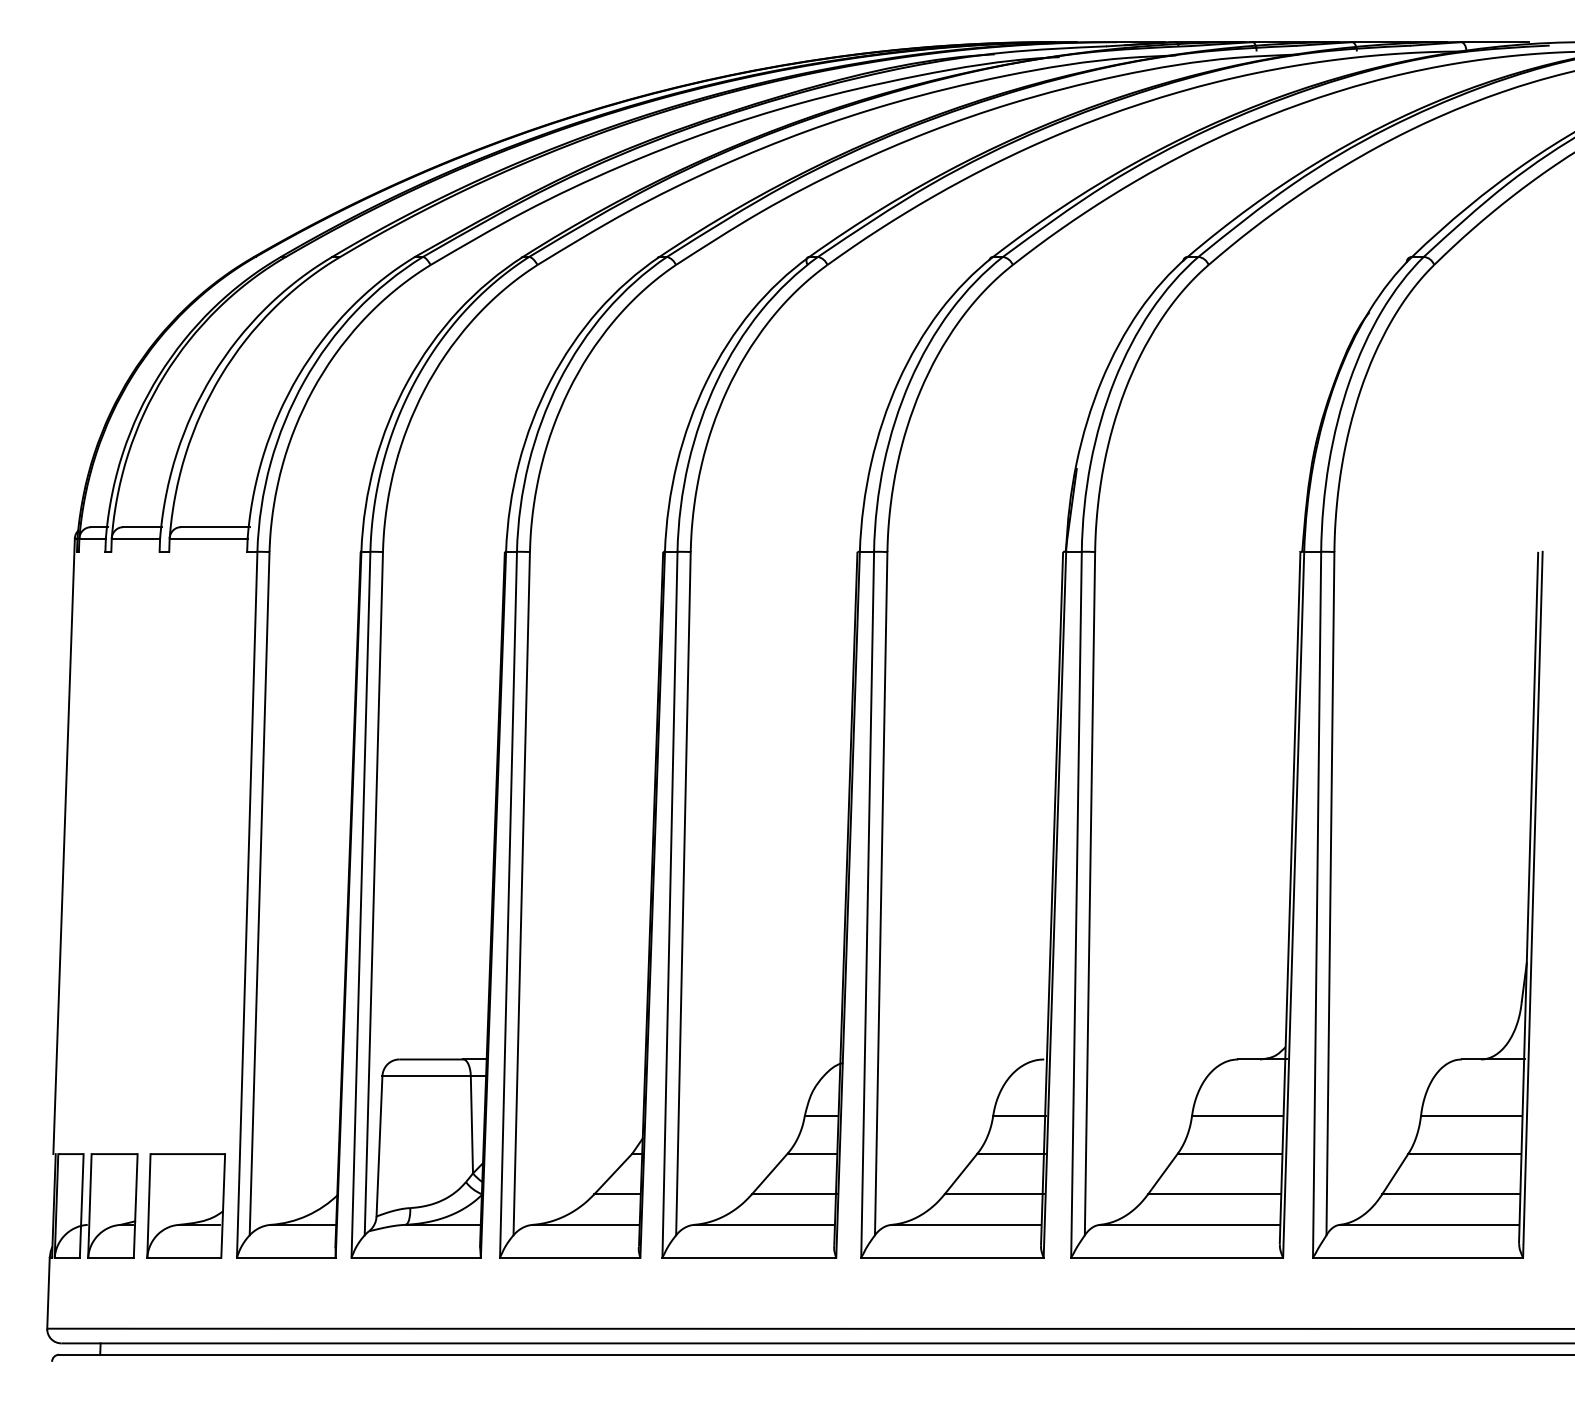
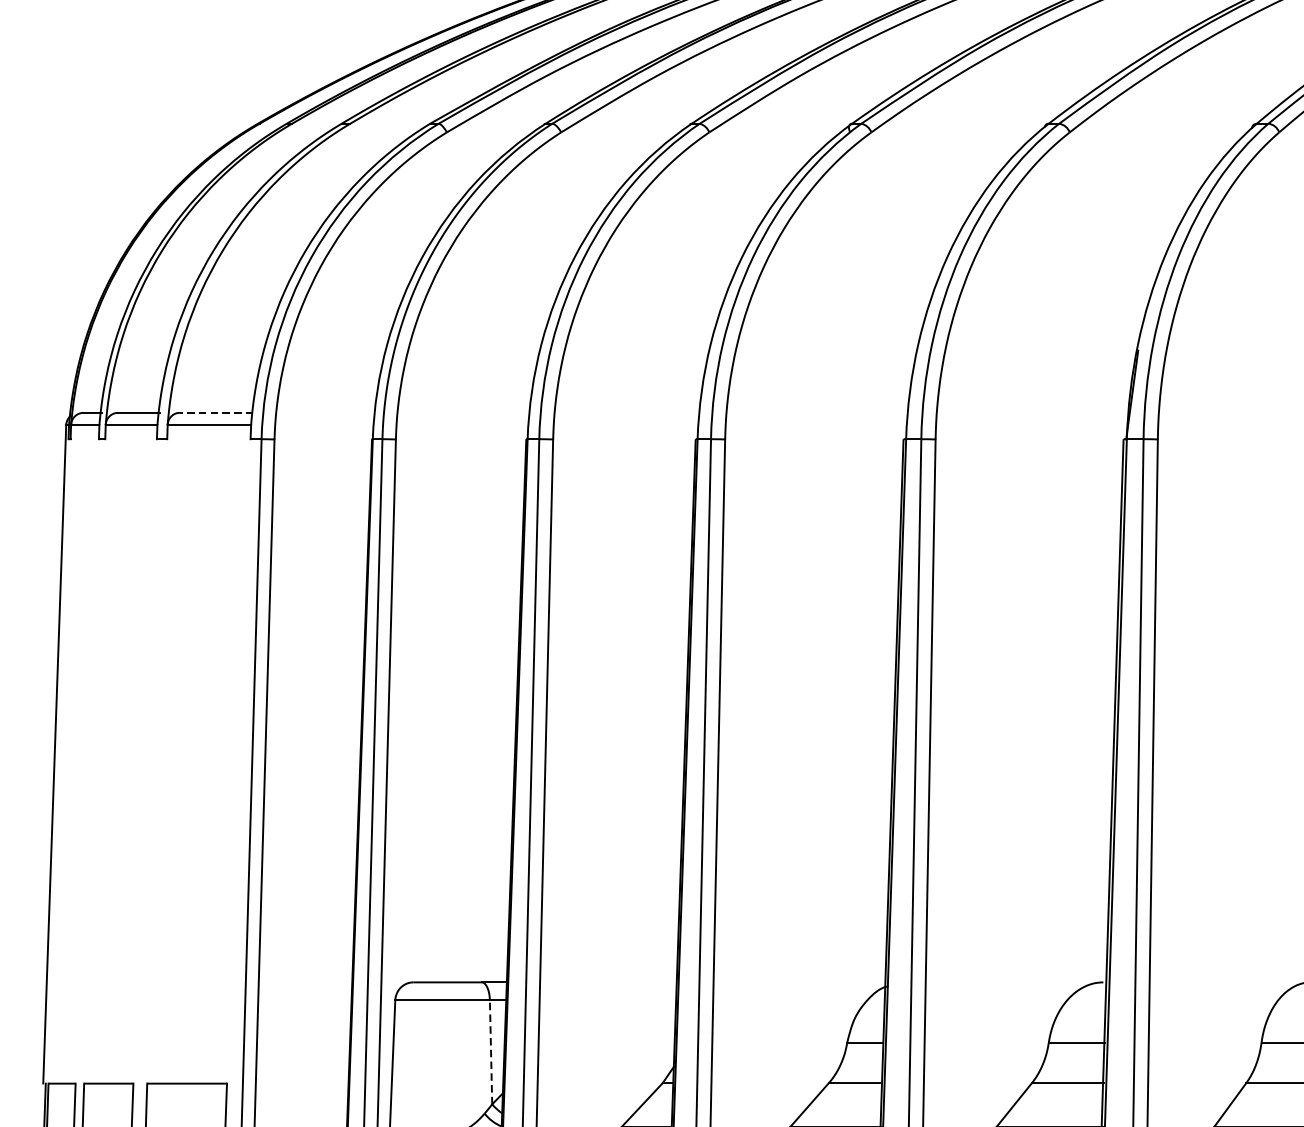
line: (214, 527) -> (215, 413), solid -> dashed
line: (471, 1124) -> (490, 1051), solid -> dashed

